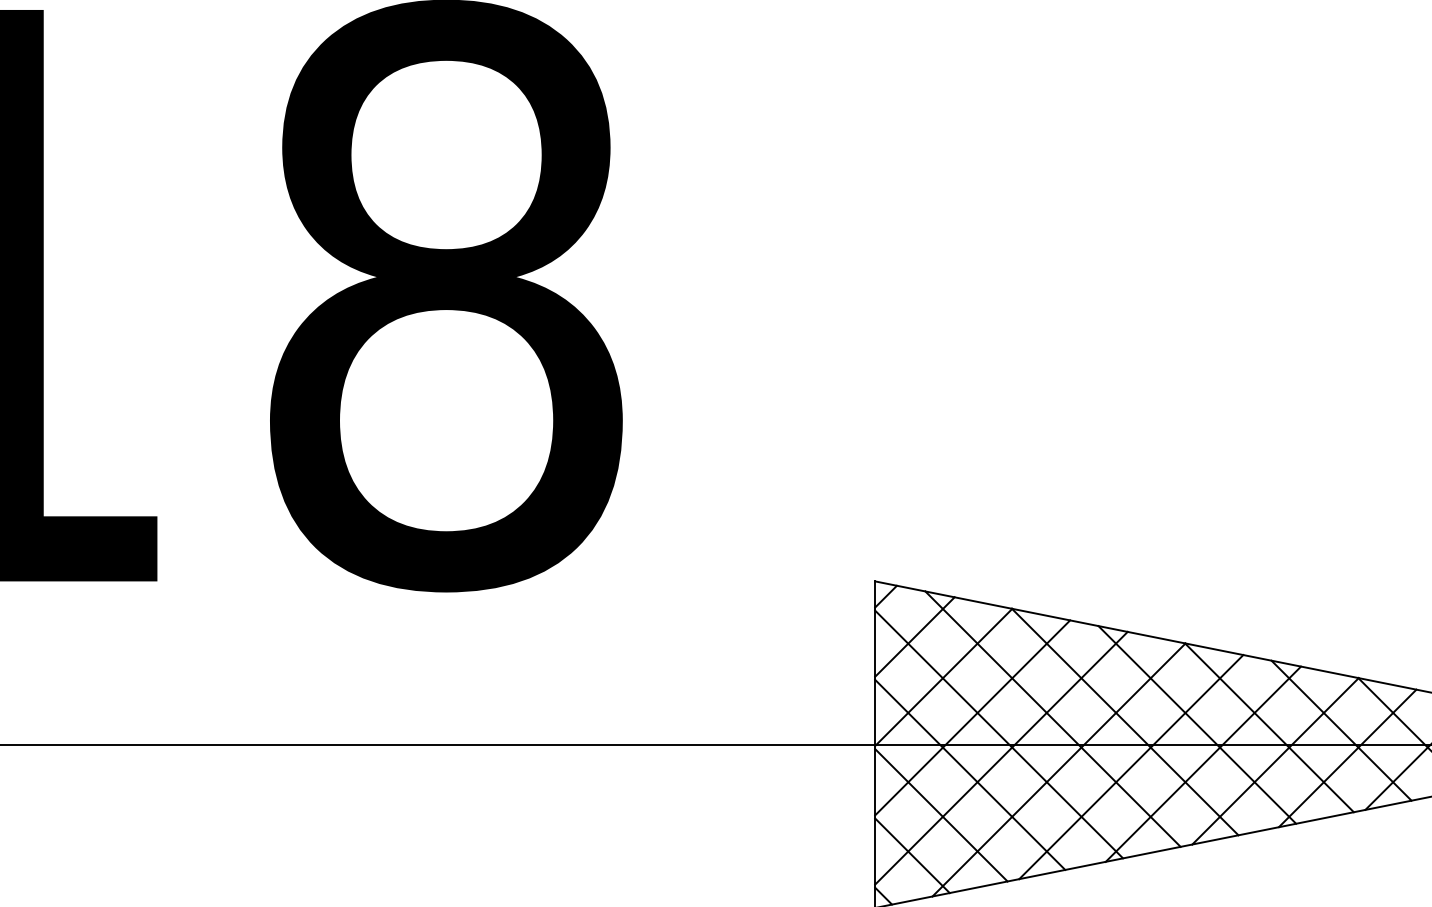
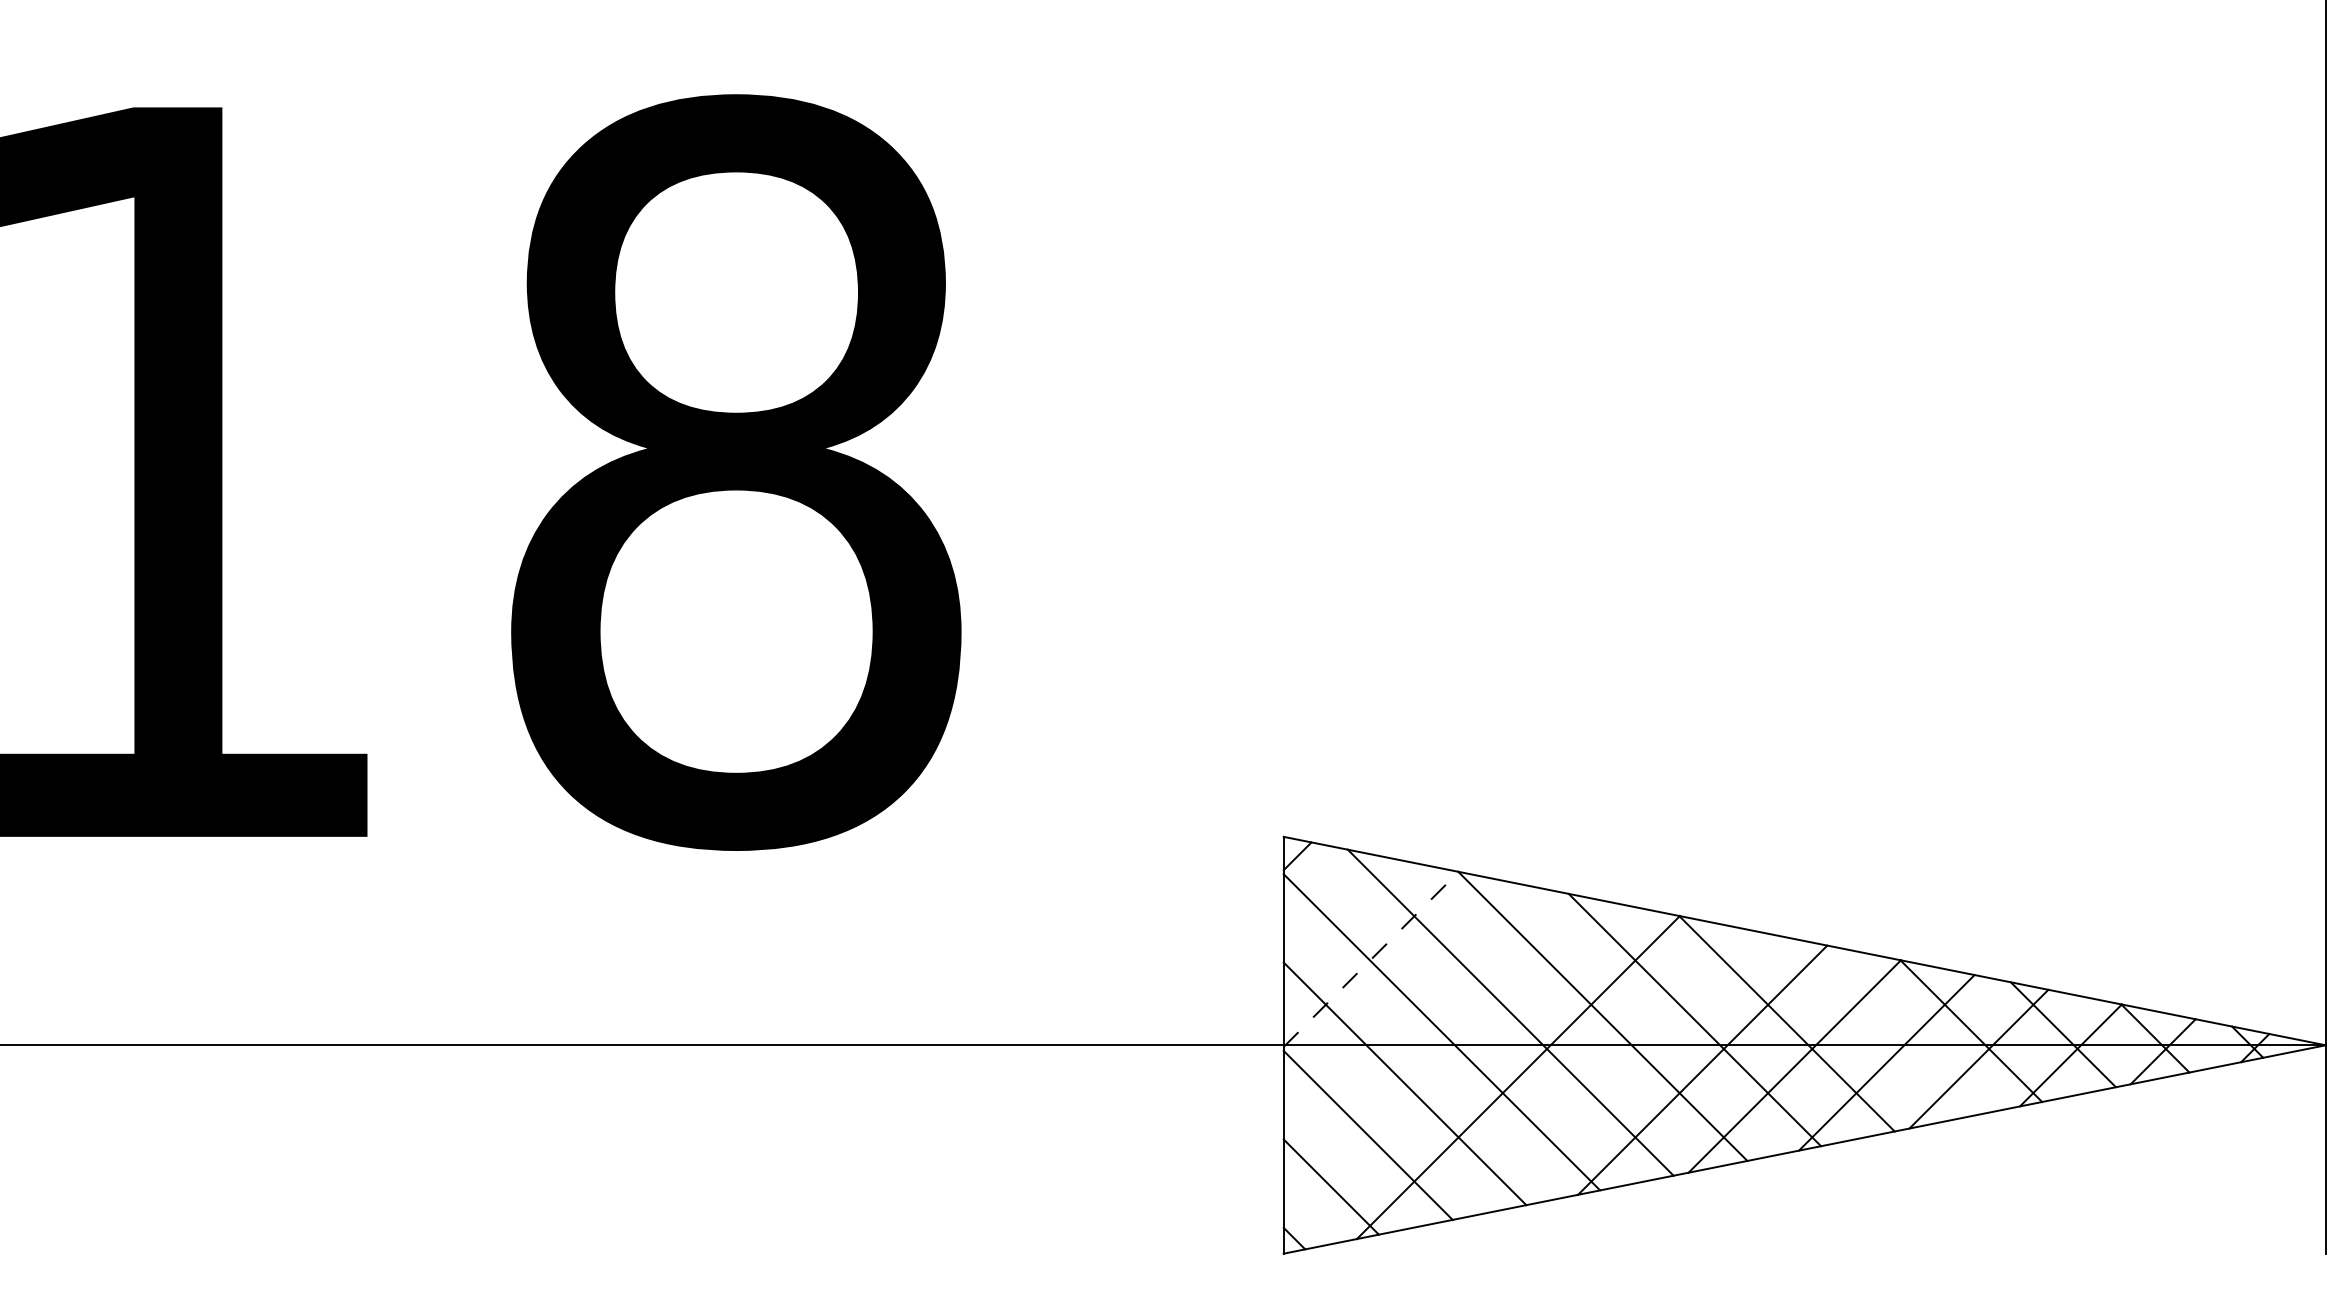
line: (914, 636) -> (1334, 907), removed
line: (943, 677) -> (1371, 959), solid -> dashed
line: (972, 717) -> (1407, 1010), removed
line: (1341, 730) -> (1878, 1027), removed
line: (1001, 758) -> (1444, 1062), removed
line: (1131, 766) -> (1610, 1073), removed

